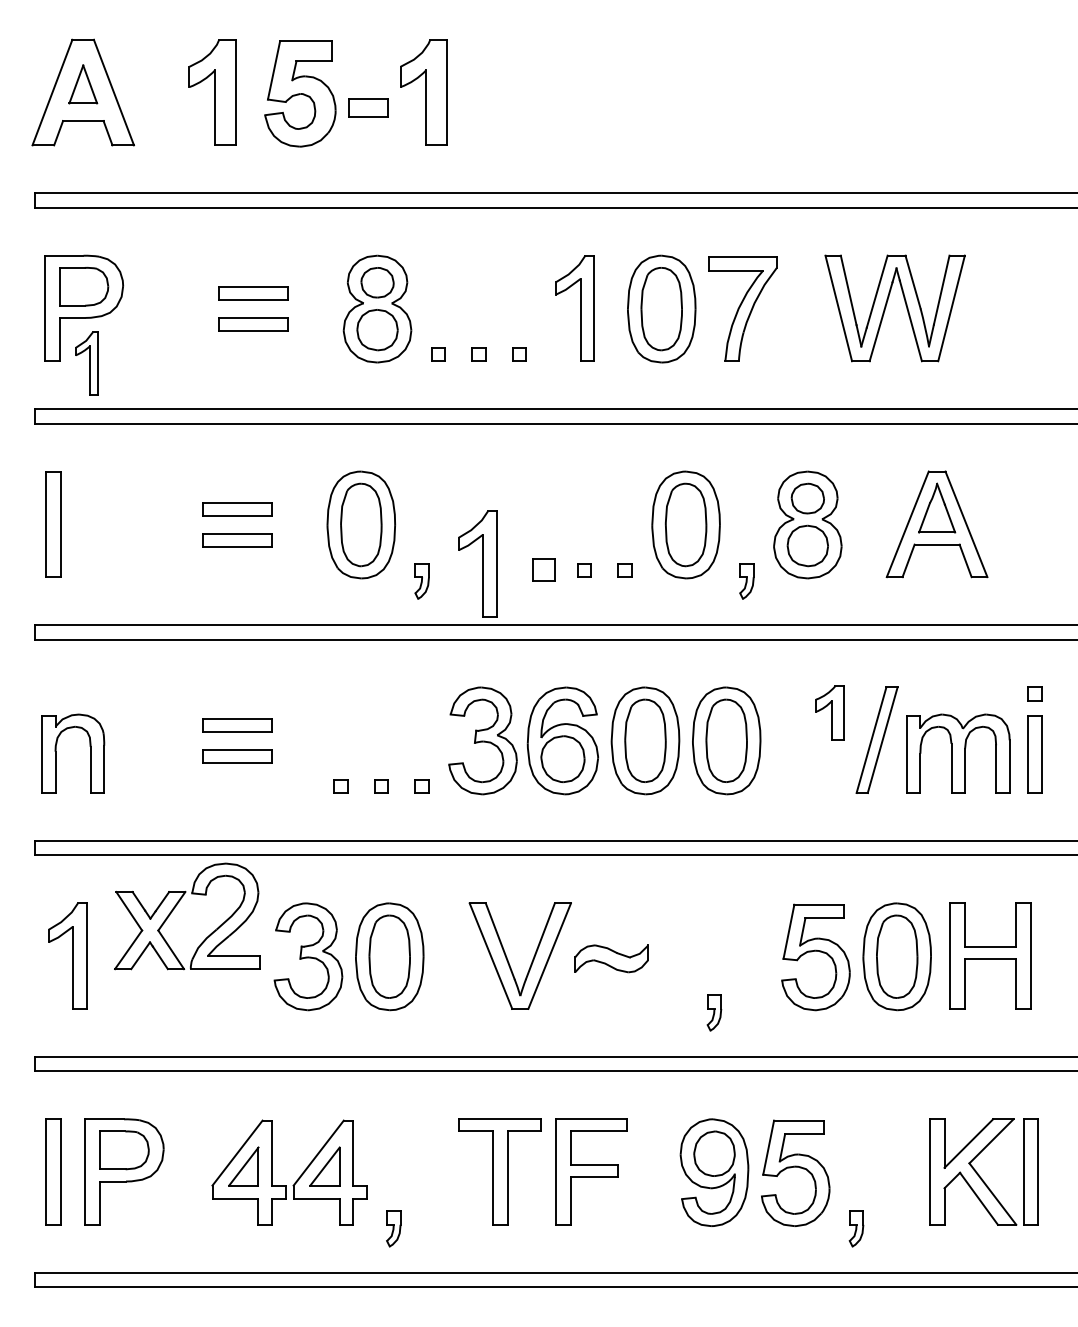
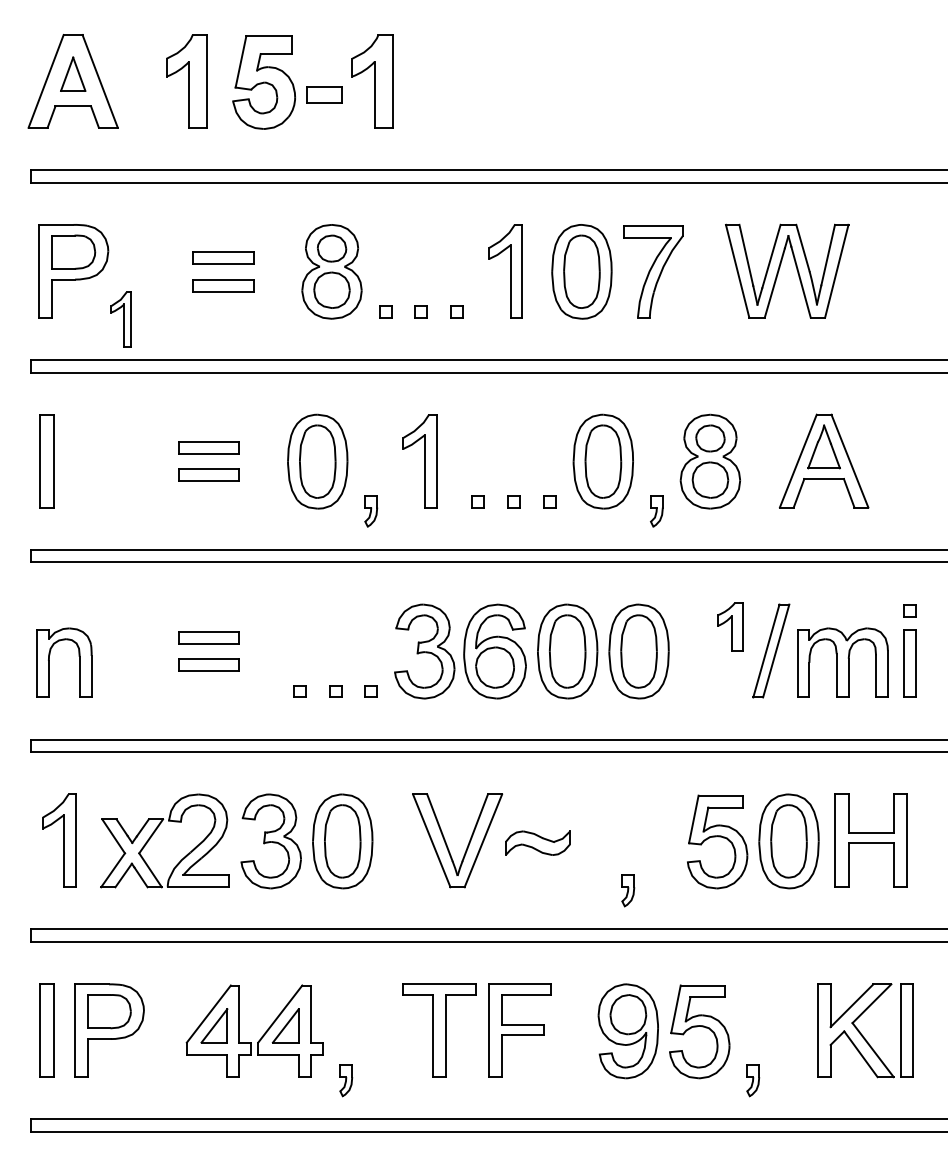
part: (85, 363) -> (120, 319), moved
part: (477, 564) -> (419, 461), moved
part: (542, 570) -> (477, 501), size x0.62
part: (175, 907) -> (154, 833), moved

